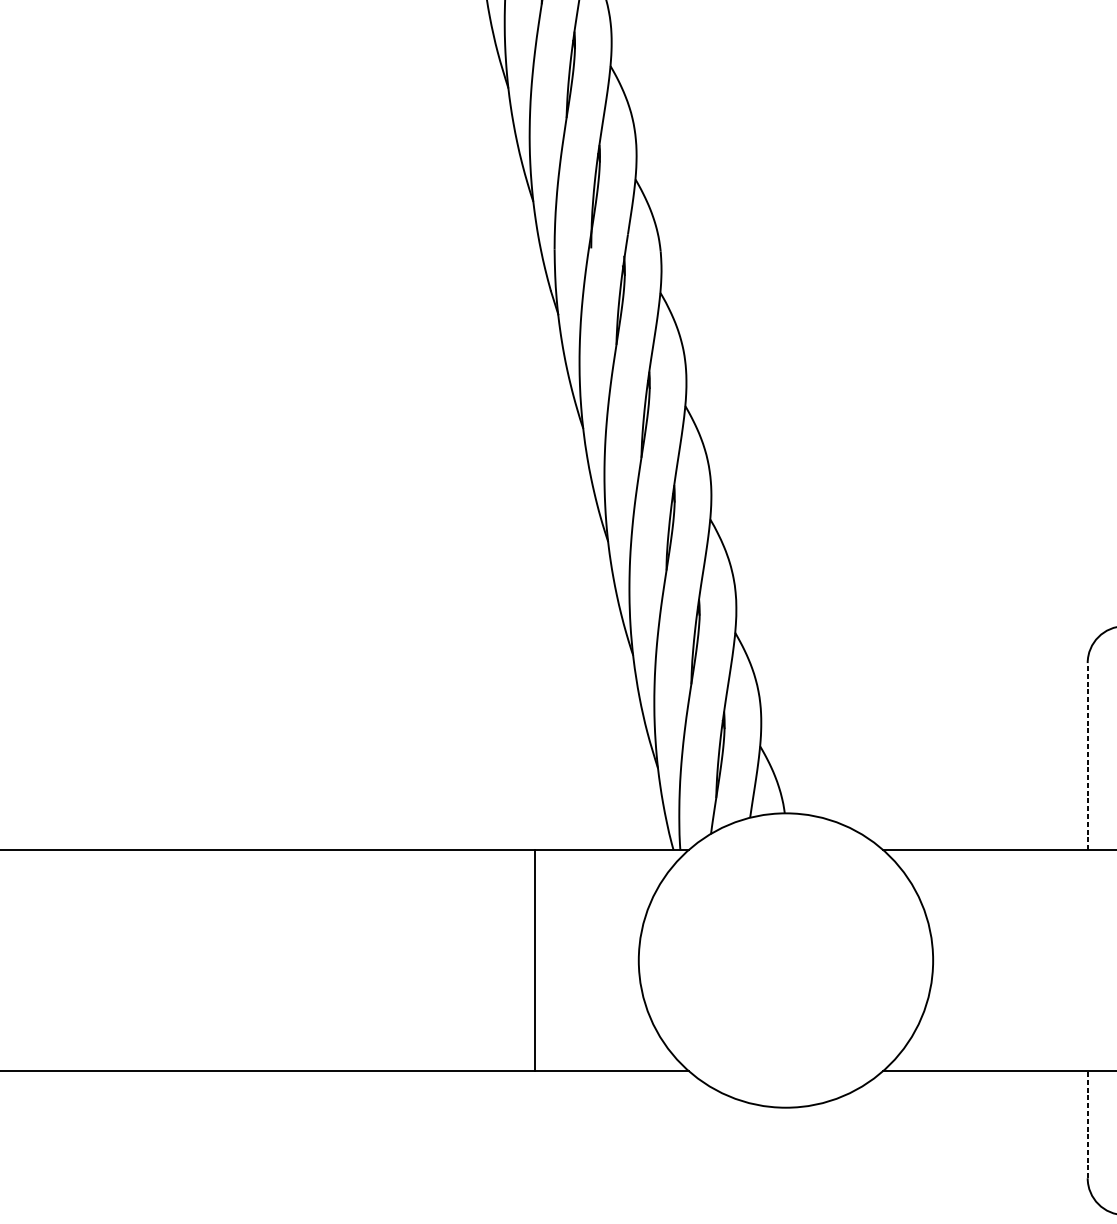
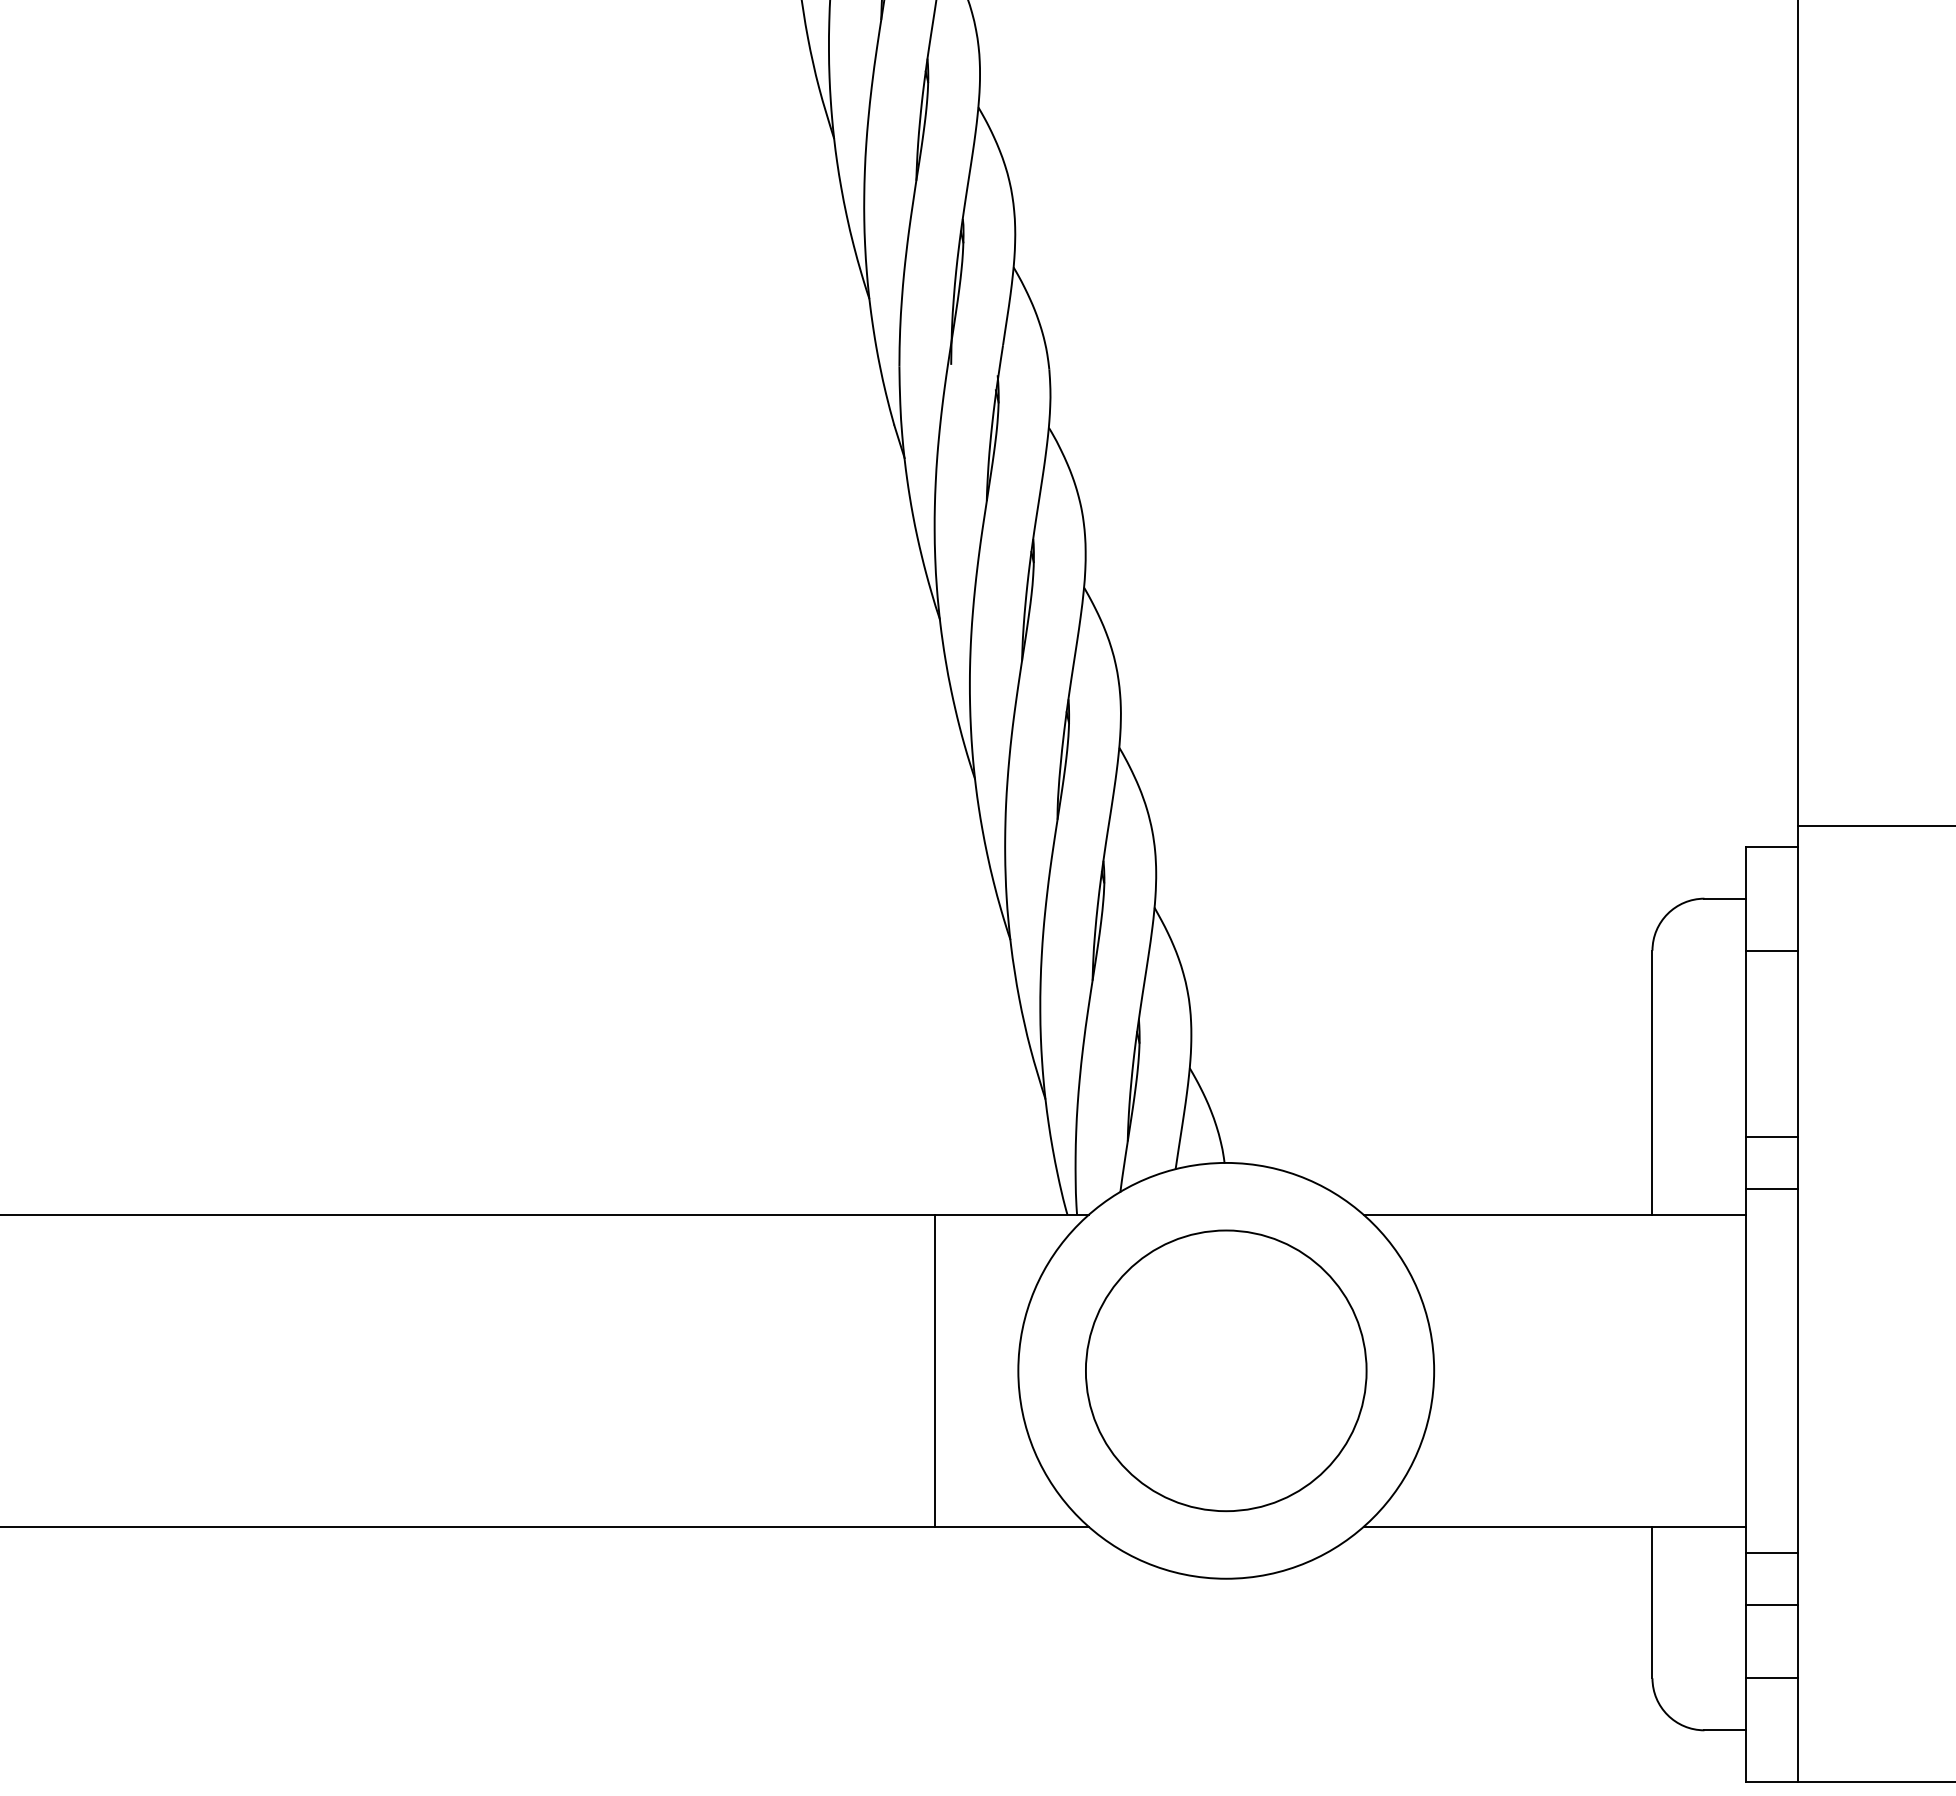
line: (1087, 756) -> (1652, 1082), dashed -> solid
line: (534, 960) -> (934, 1370), moved
circle: (786, 960) -> (1226, 1370), added
line: (1087, 1124) -> (1652, 1602), dashed -> solid

